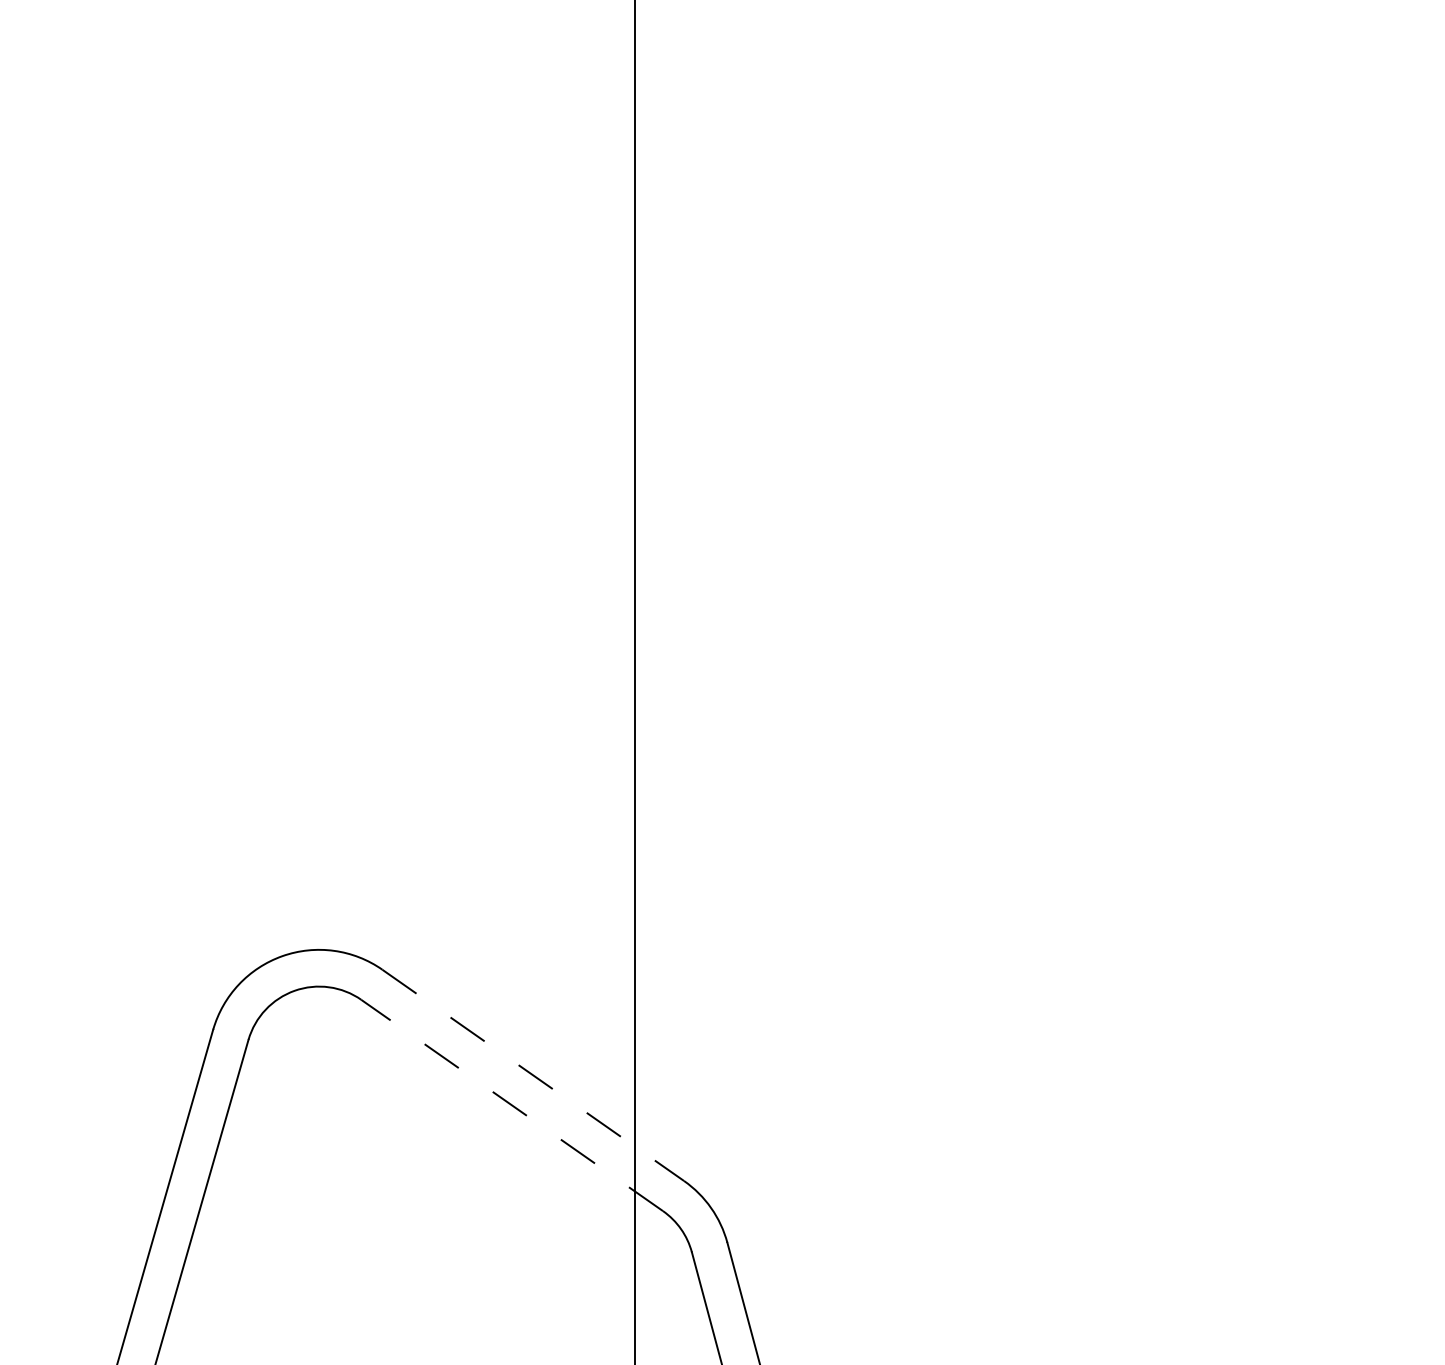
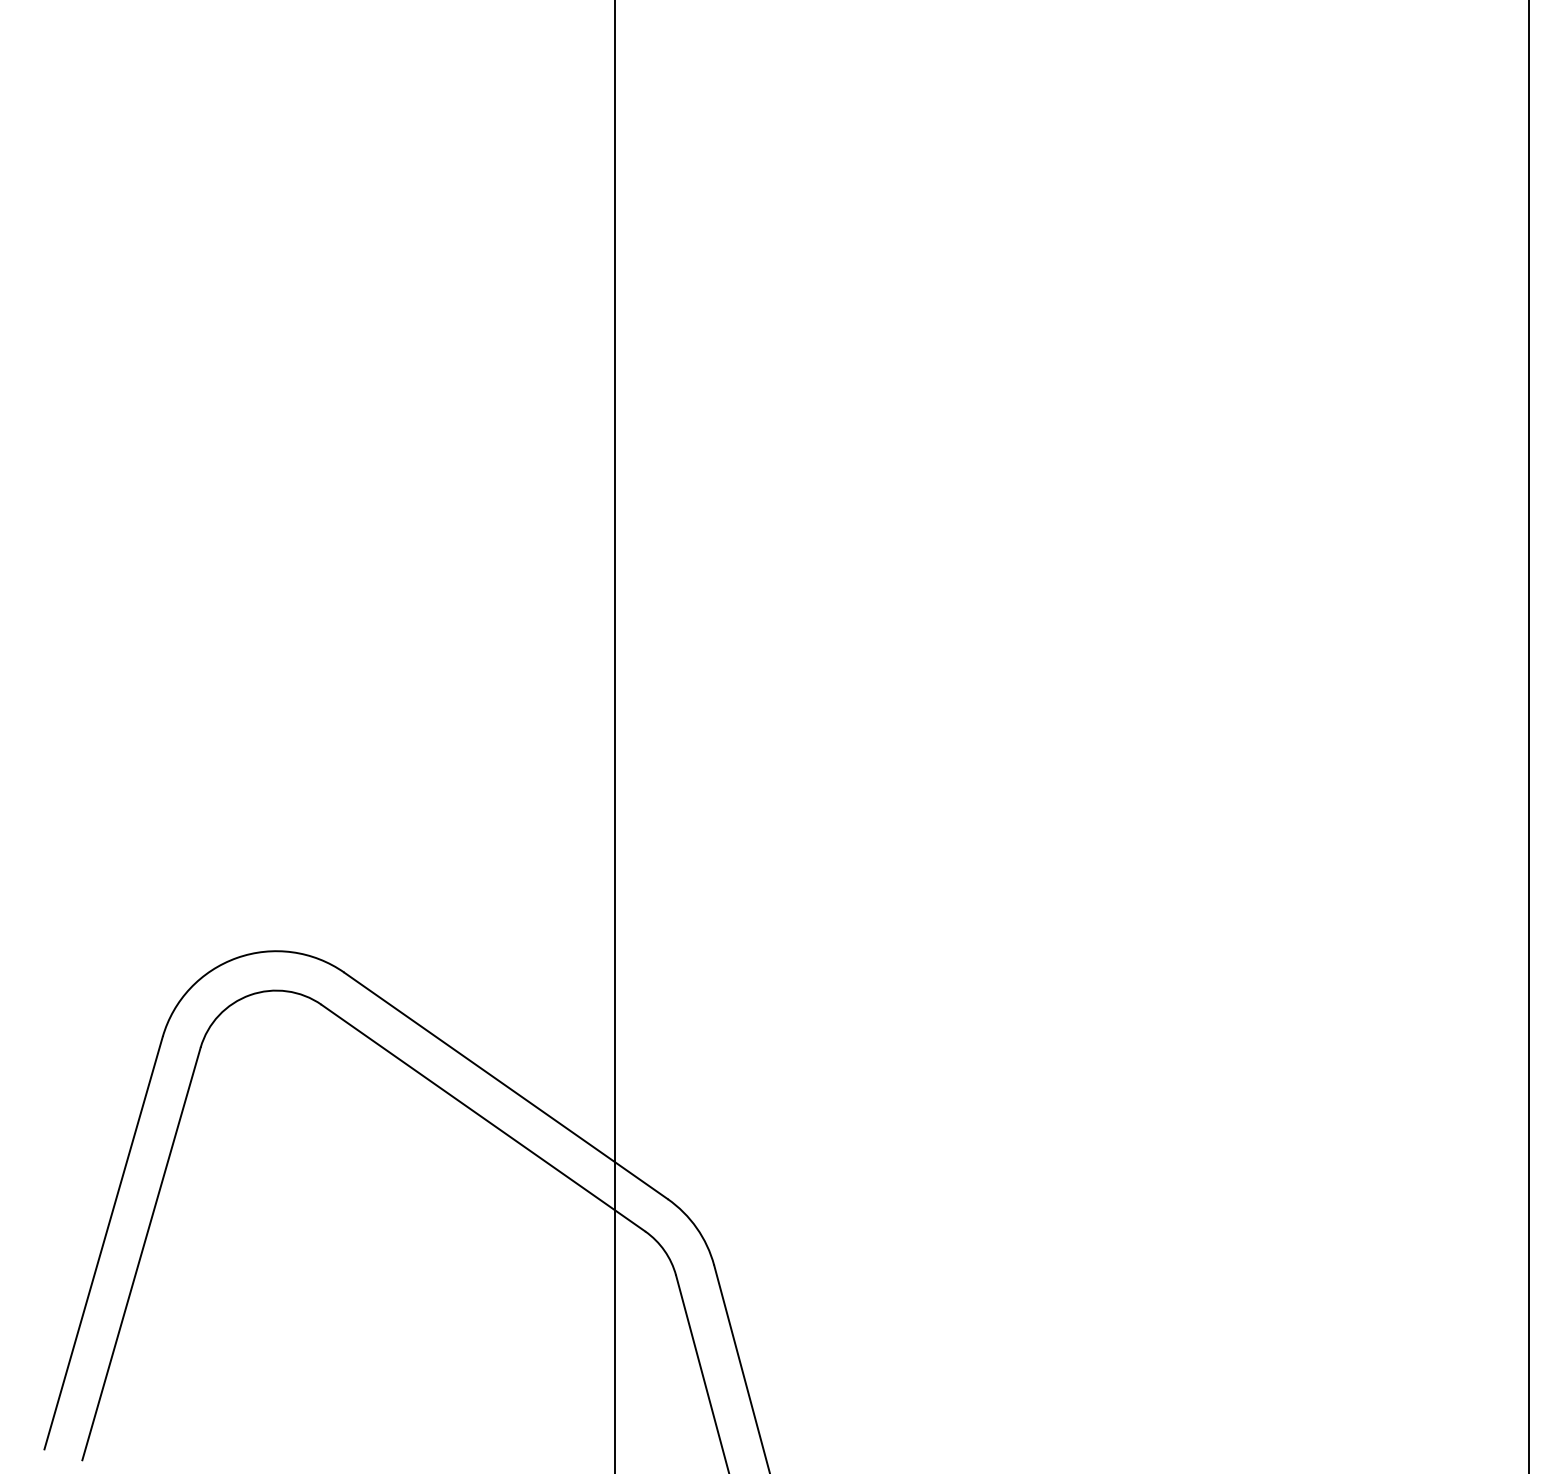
line: (533, 1076) -> (506, 1086), dashed -> solid
line: (512, 1104) -> (483, 1117), dashed -> solid

